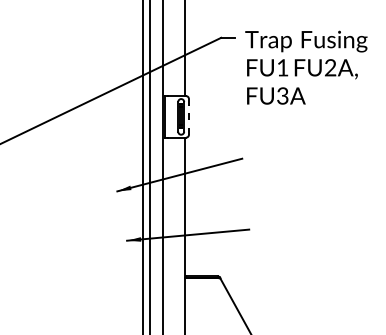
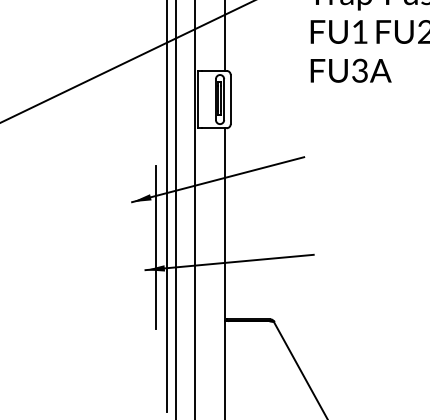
line: (188, 116) -> (230, 99), dashed -> solid
line: (134, 224) -> (155, 247), added

